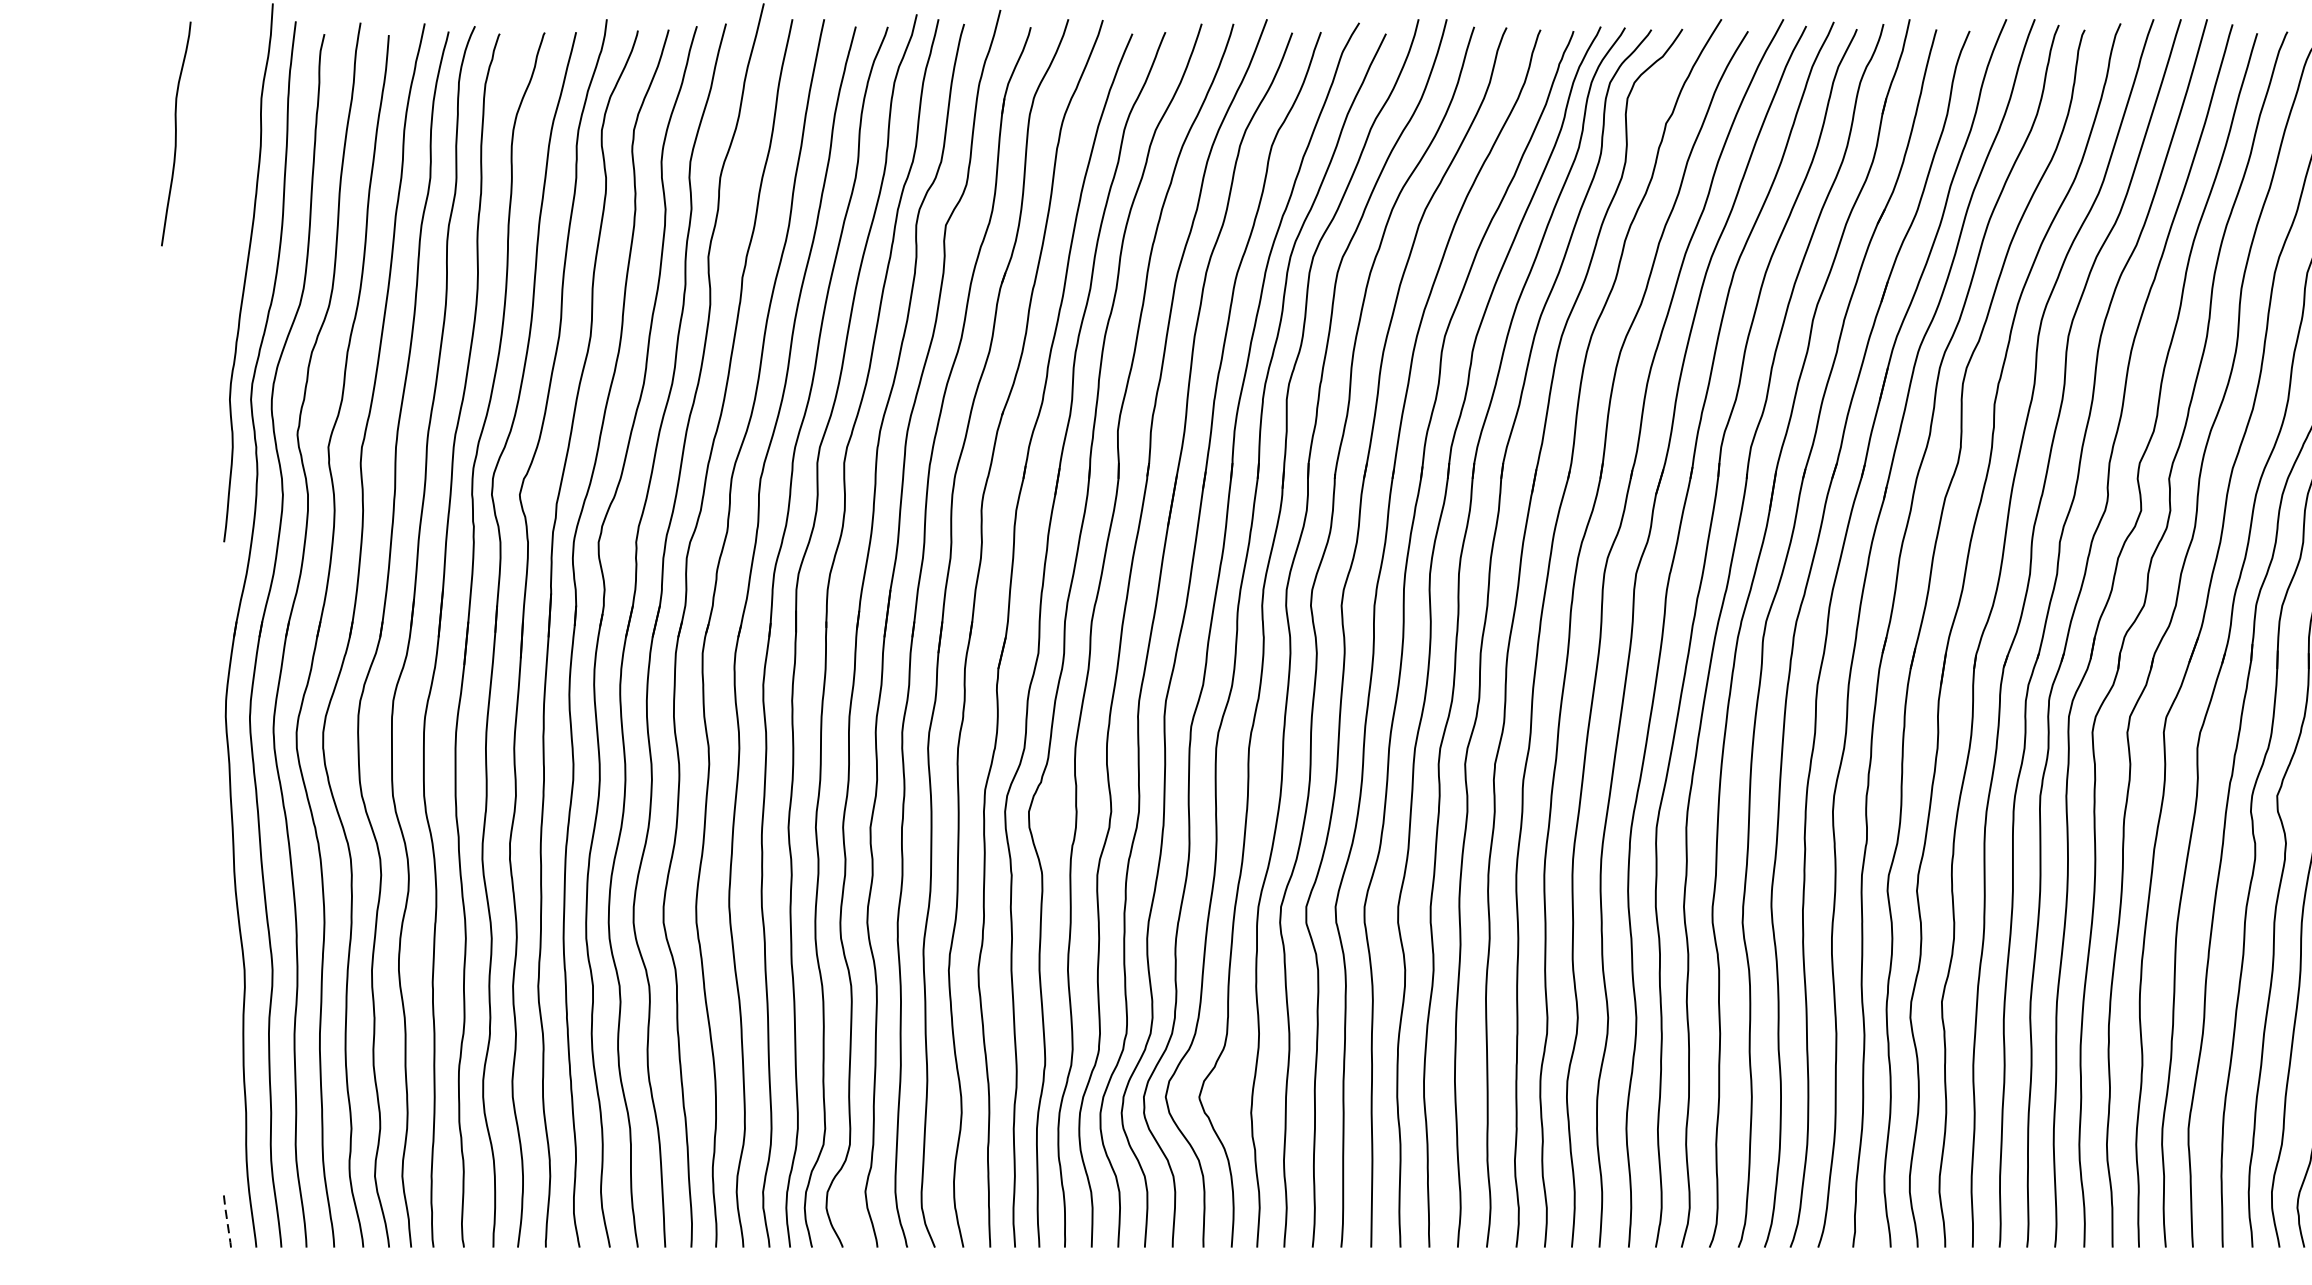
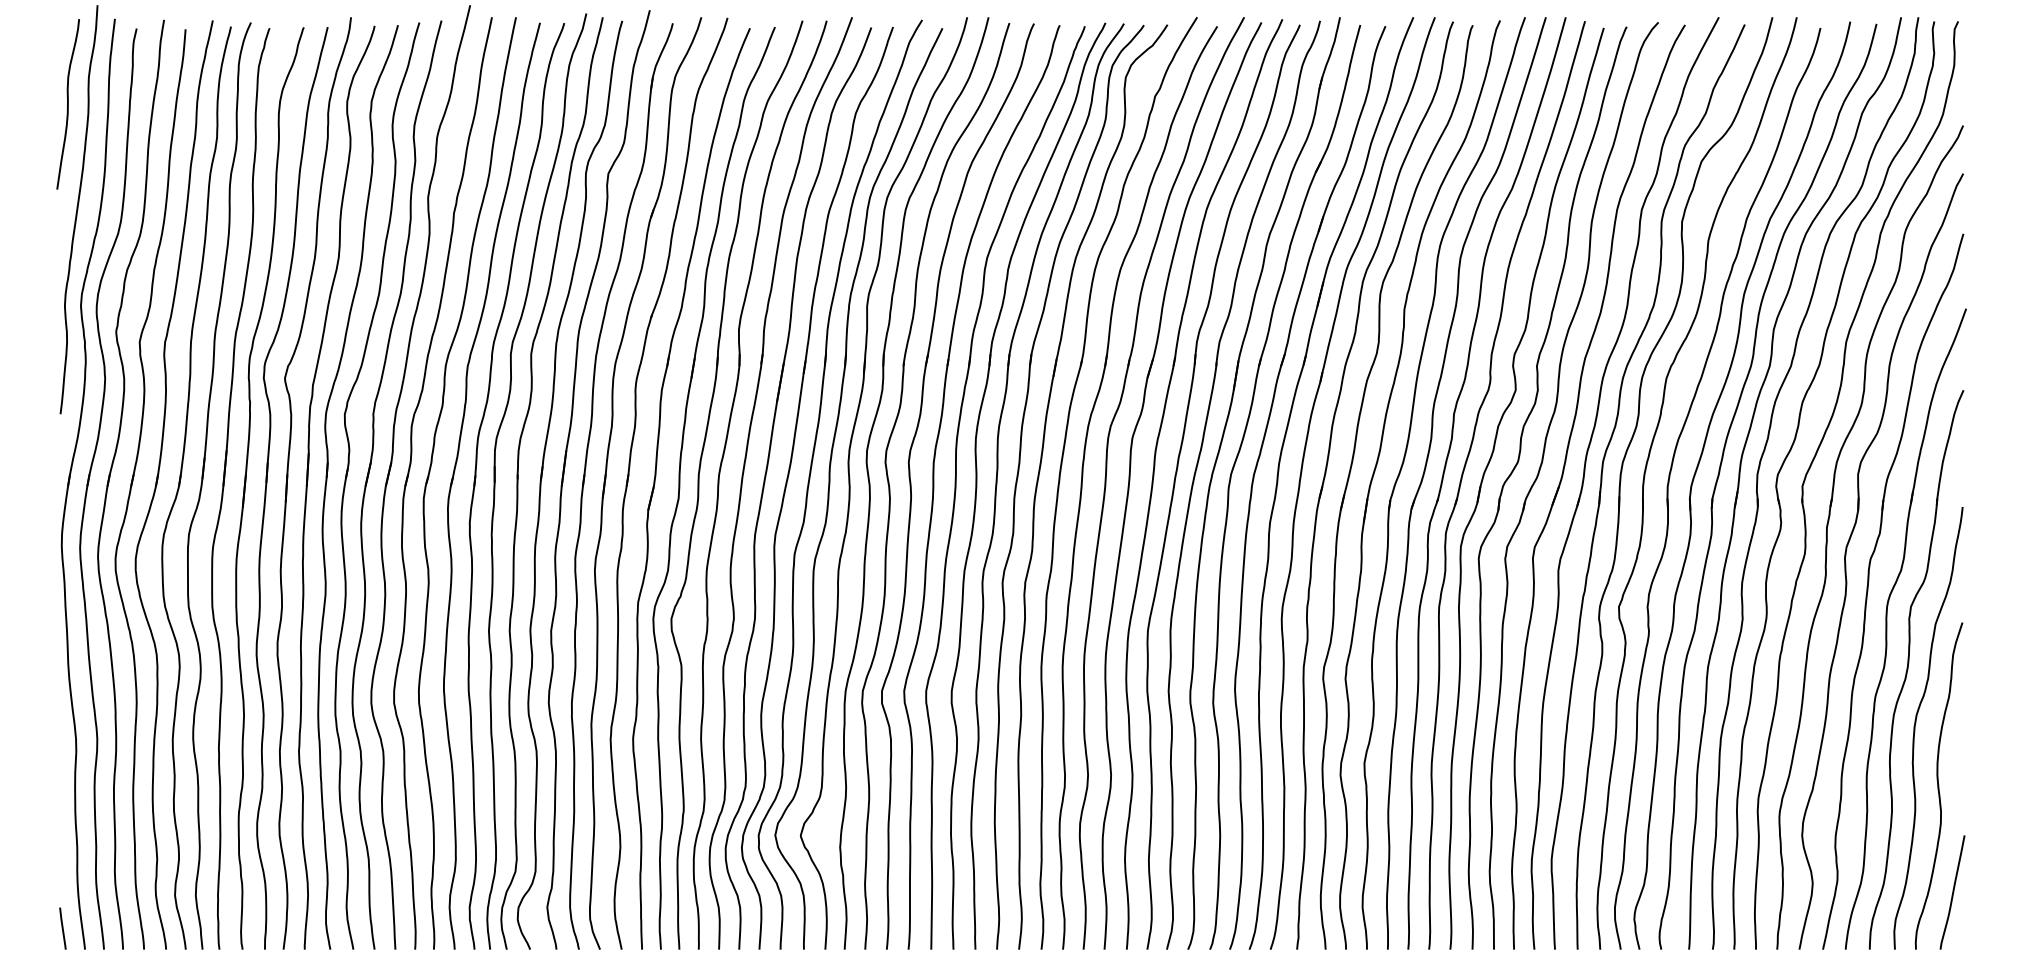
curve: (175, 134) -> (67, 104), moved
line: (226, 1219) -> (62, 928), dashed -> solid

